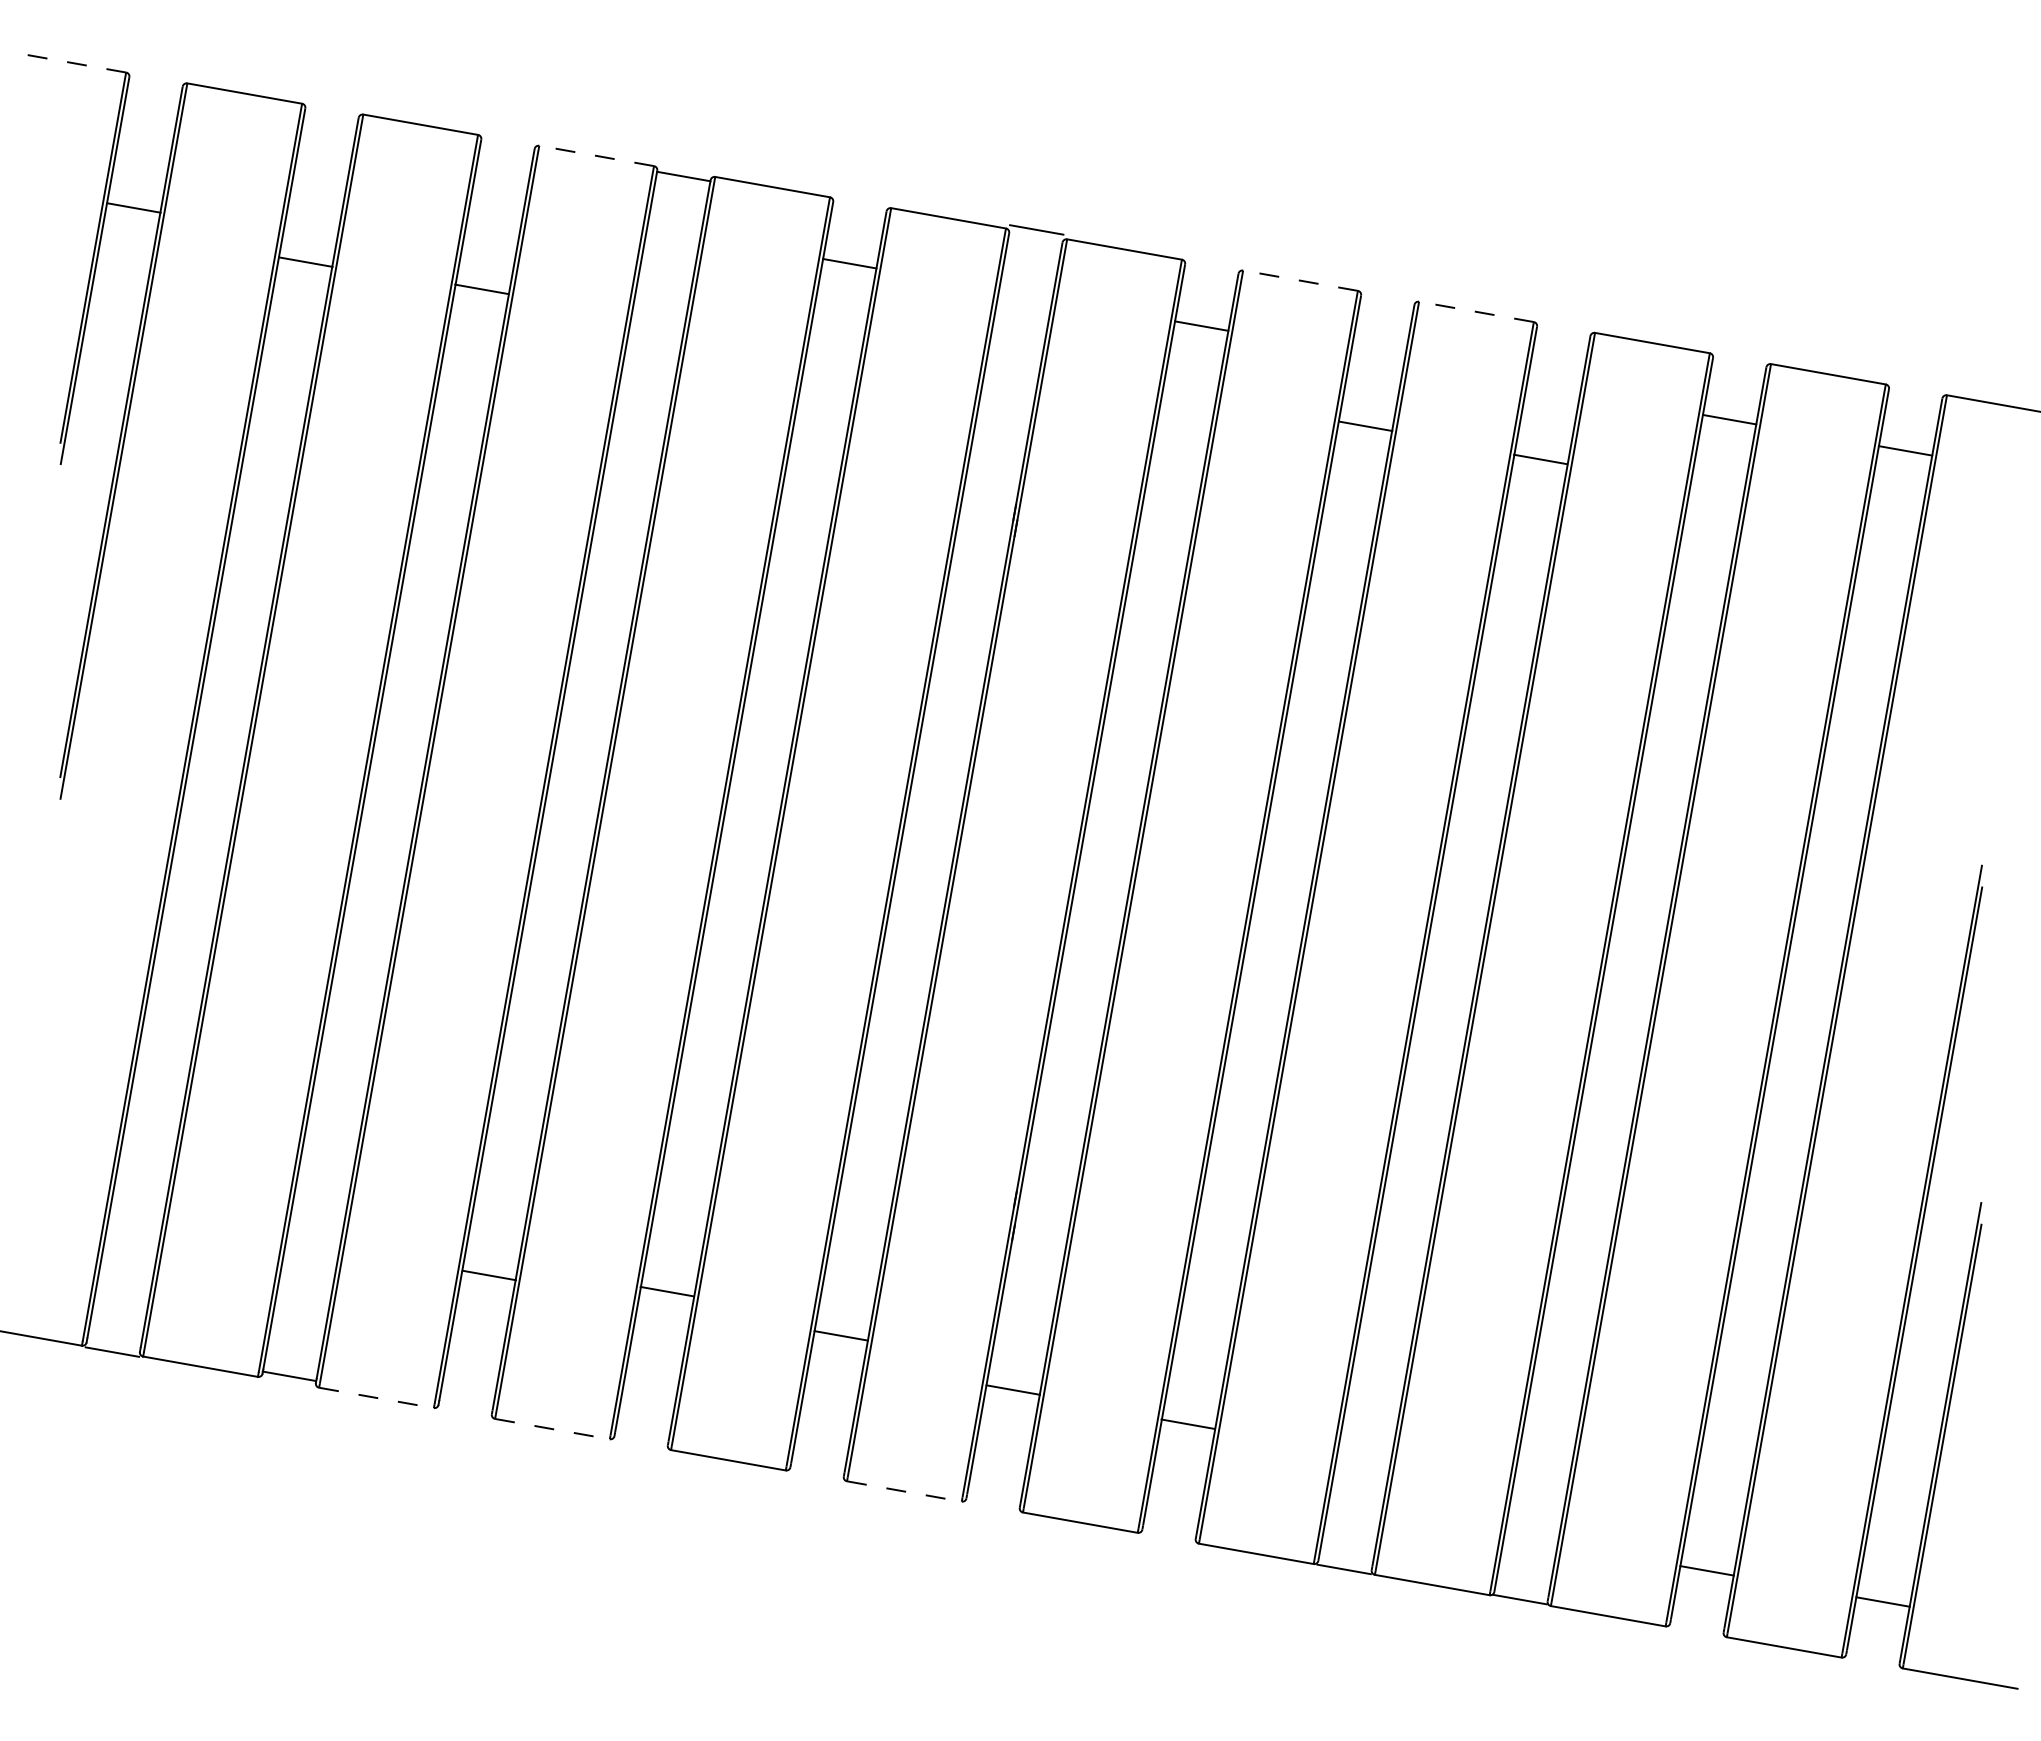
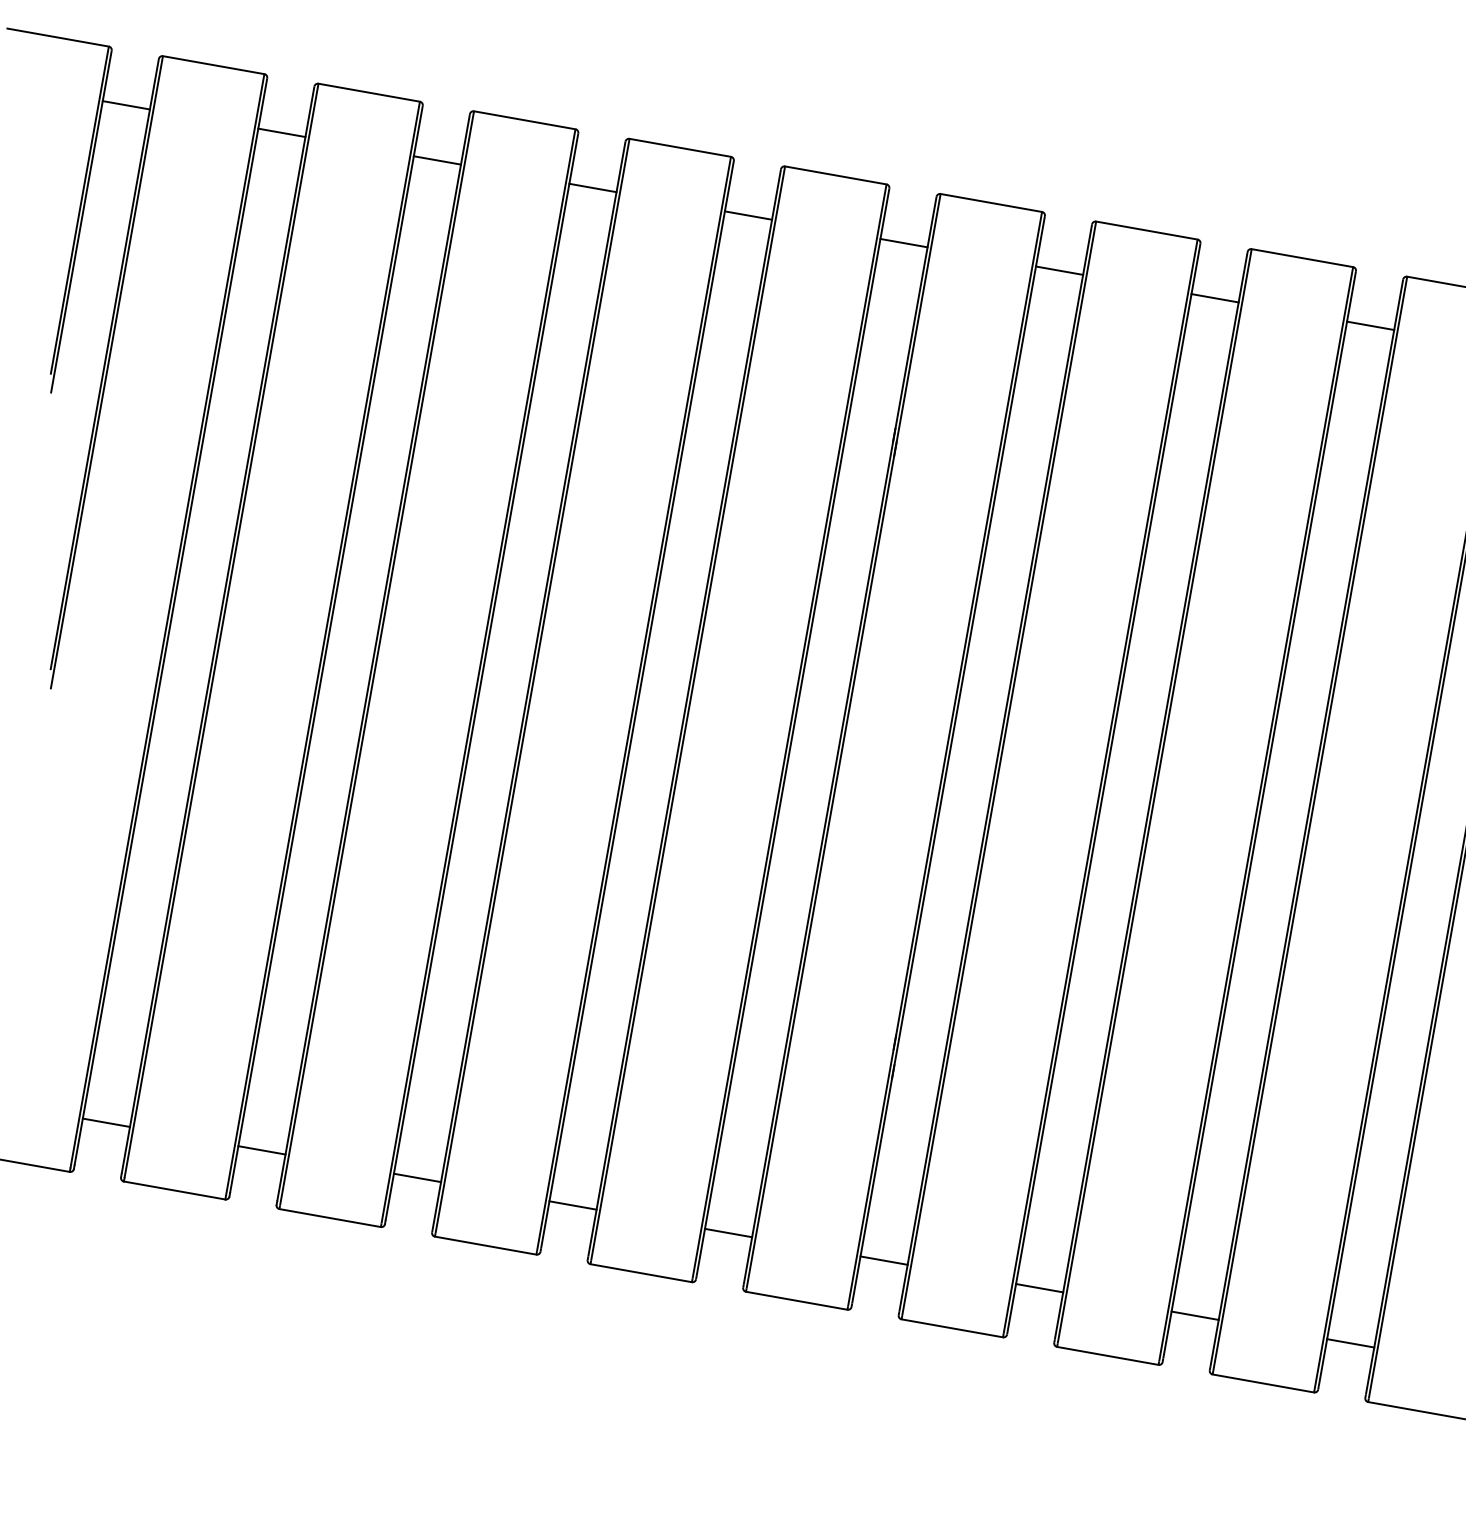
line: (68, 62) -> (57, 37), dashed -> solid
line: (596, 155) -> (524, 119), dashed -> solid
line: (683, 176) -> (592, 187), moved
line: (133, 207) -> (125, 104), moved
line: (1036, 229) -> (903, 242), moved
line: (305, 261) -> (281, 132), moved
line: (1300, 280) -> (1146, 230), dashed -> solid
line: (481, 289) -> (437, 160), moved
line: (1476, 311) -> (1302, 257), dashed -> solid
line: (1365, 426) -> (1214, 298), moved
line: (1540, 459) -> (1370, 325), moved
line: (489, 1275) -> (417, 1177), moved
line: (666, 1291) -> (572, 1205), moved
line: (840, 1335) -> (727, 1232), moved
line: (112, 1351) -> (106, 1122), moved
line: (289, 1376) -> (262, 1150), moved
line: (1012, 1389) -> (883, 1260), moved
line: (377, 1398) -> (331, 1218), dashed -> solid
line: (1187, 1423) -> (1039, 1287), moved
line: (552, 1429) -> (485, 1245), dashed -> solid
line: (904, 1491) -> (796, 1300), dashed -> solid
line: (1343, 1569) -> (1194, 1315), moved
line: (1519, 1599) -> (1350, 1343), moved

